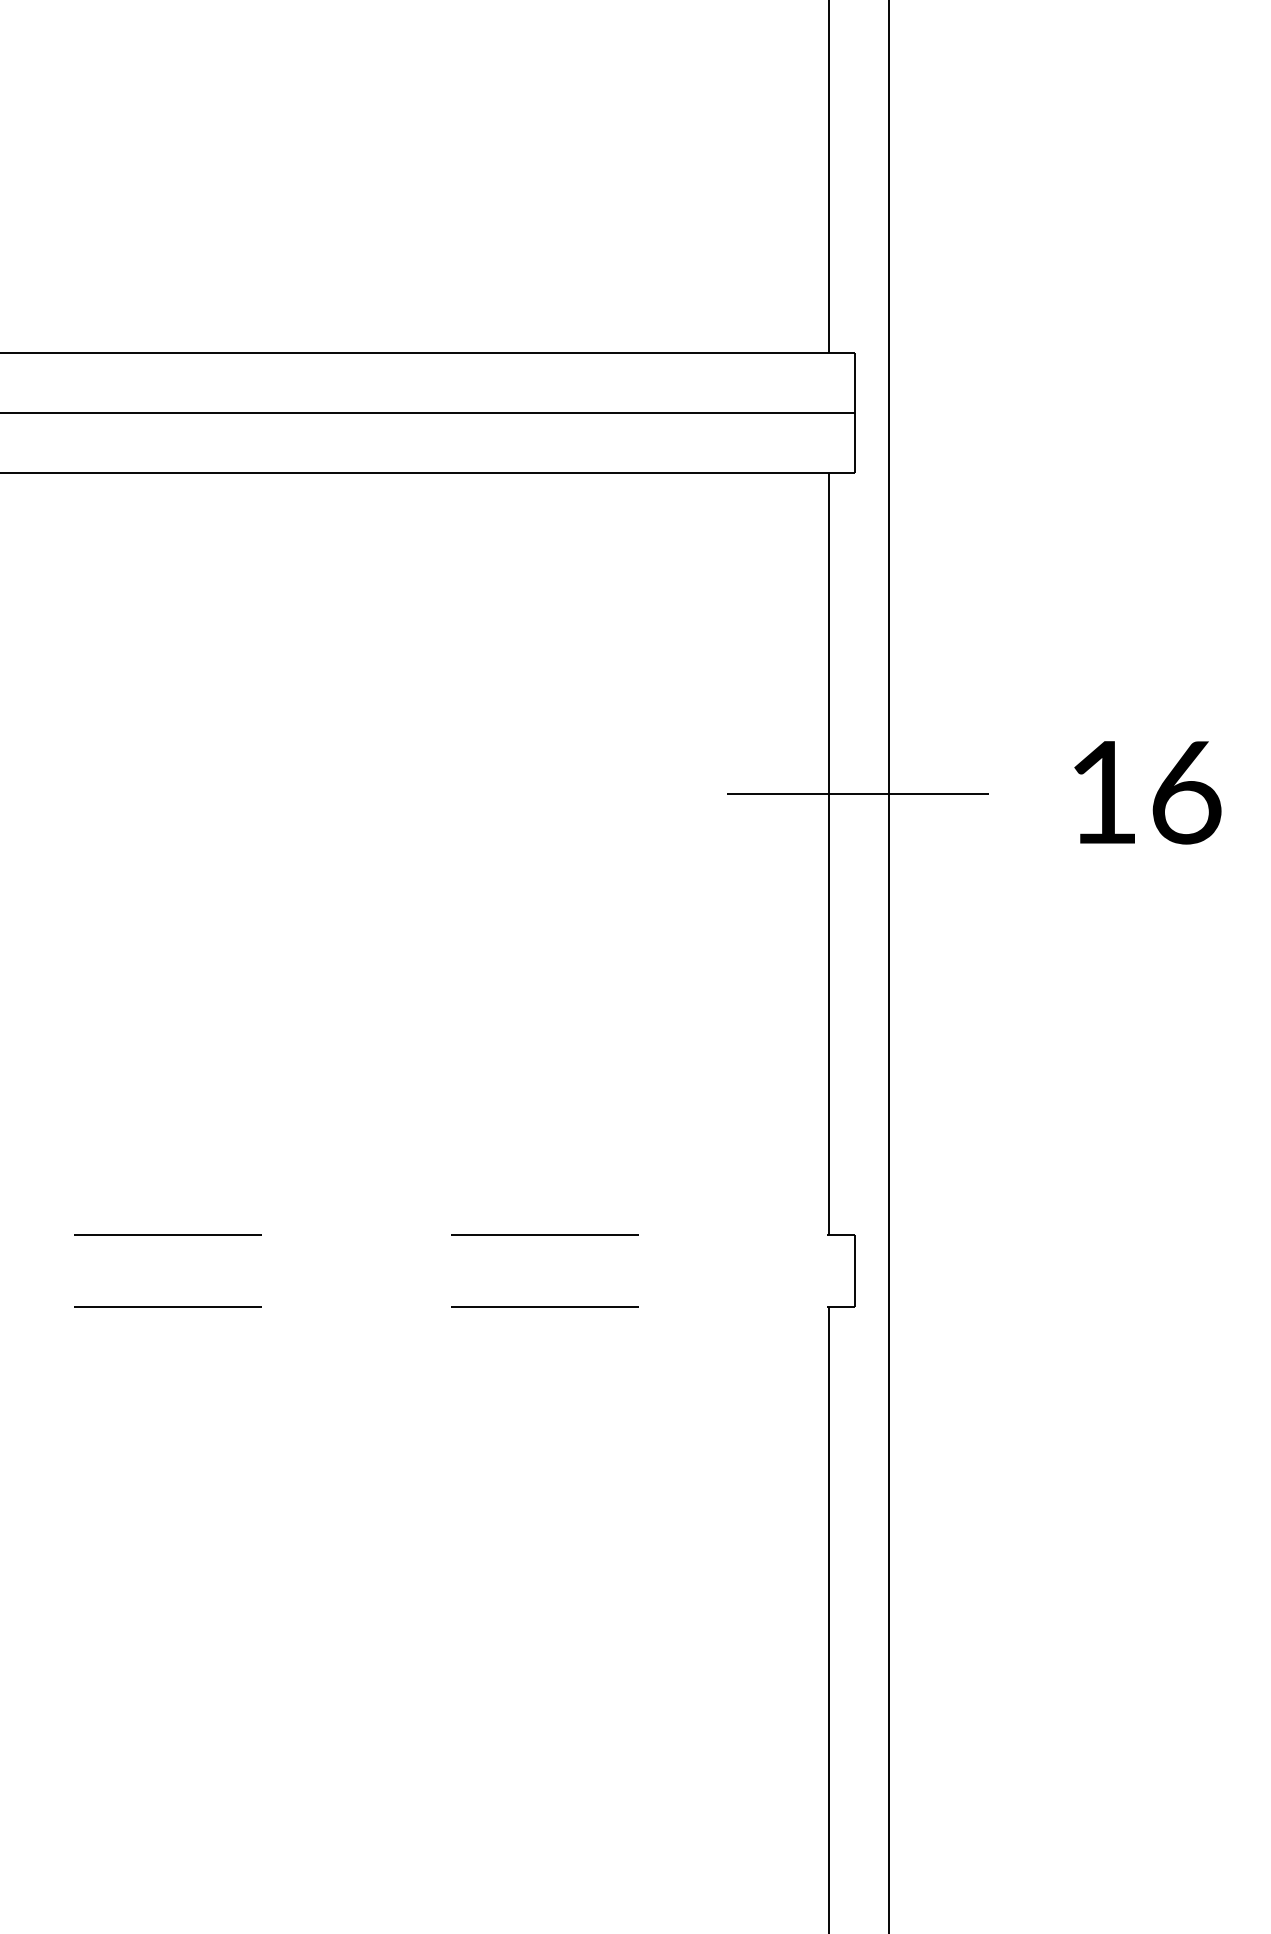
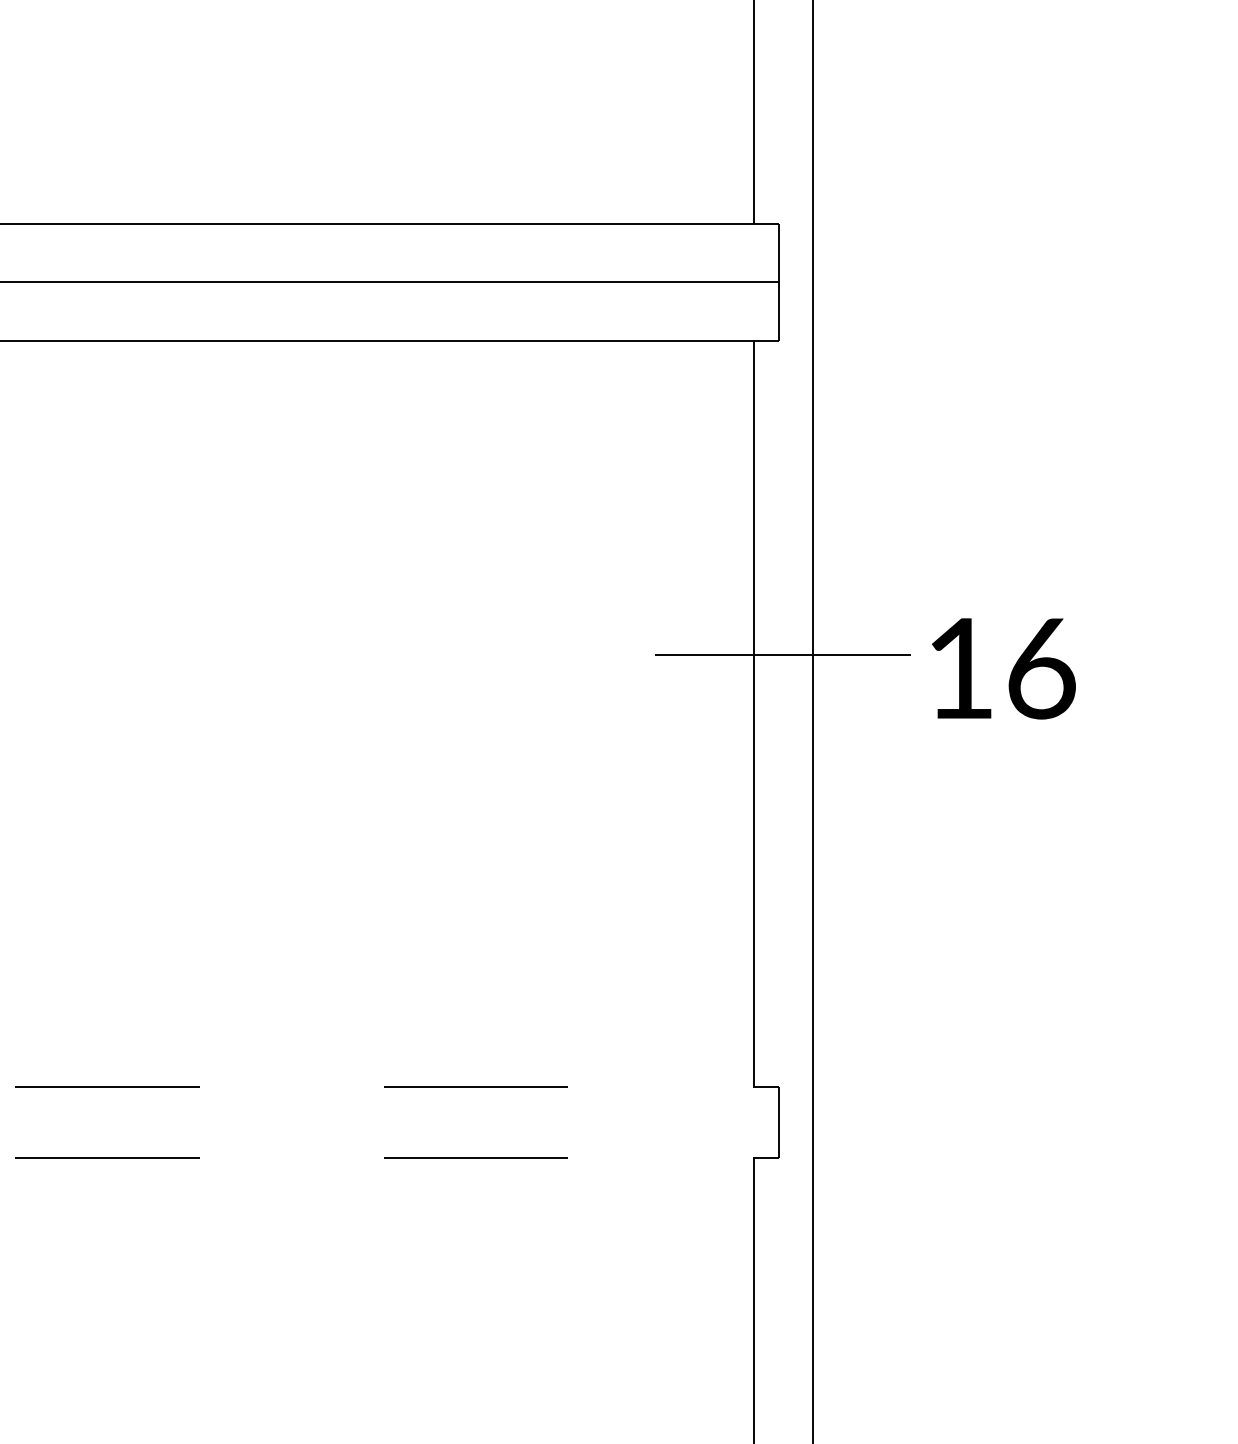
text: (1147, 792) -> (1003, 668), moved

